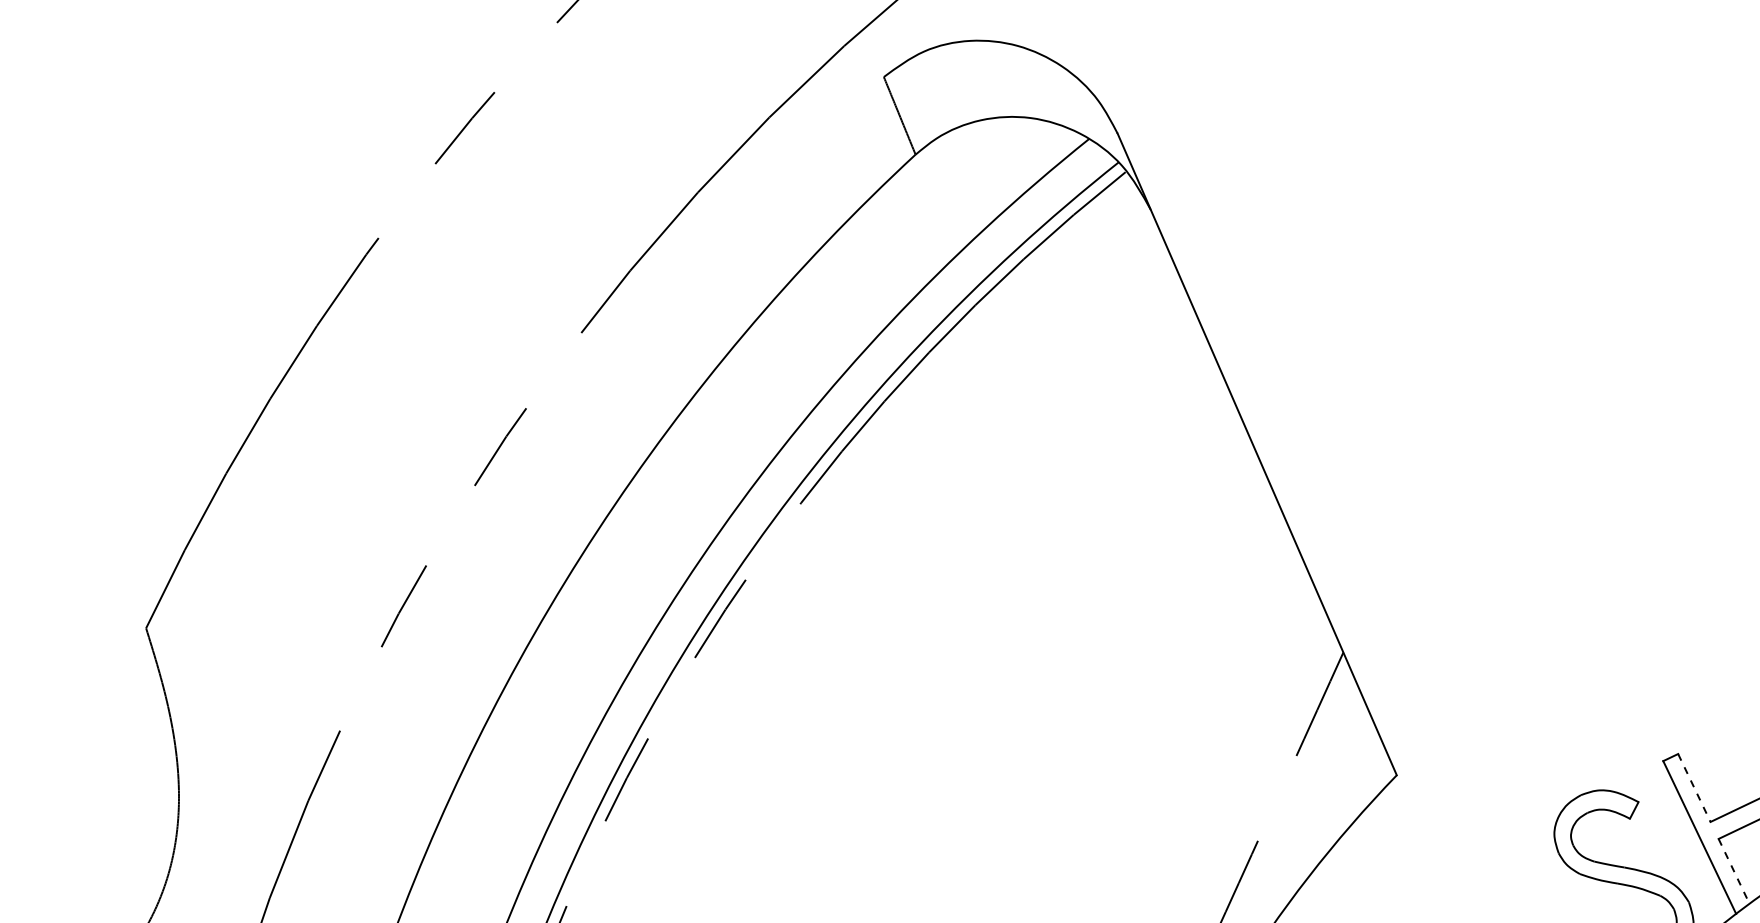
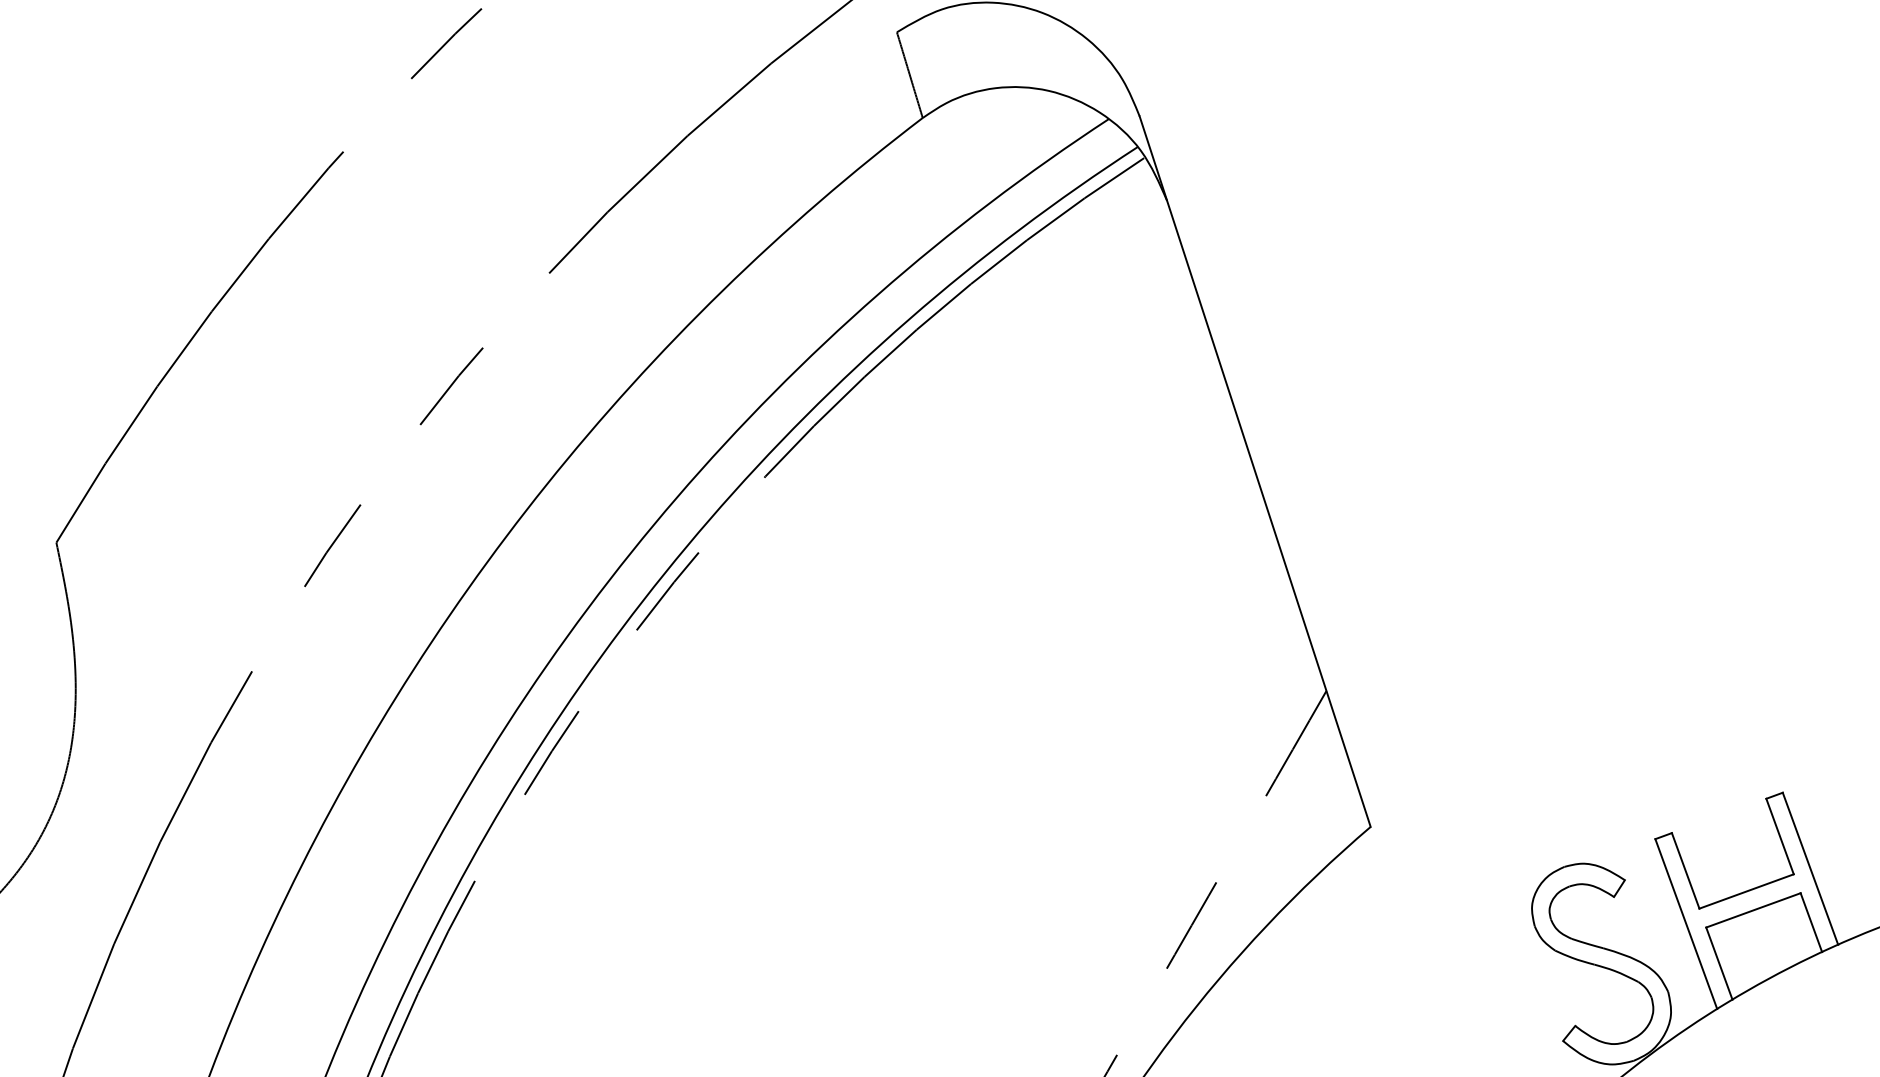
line: (1694, 788) -> (1685, 871), dashed -> solid
line: (1734, 872) -> (1719, 964), dashed -> solid

